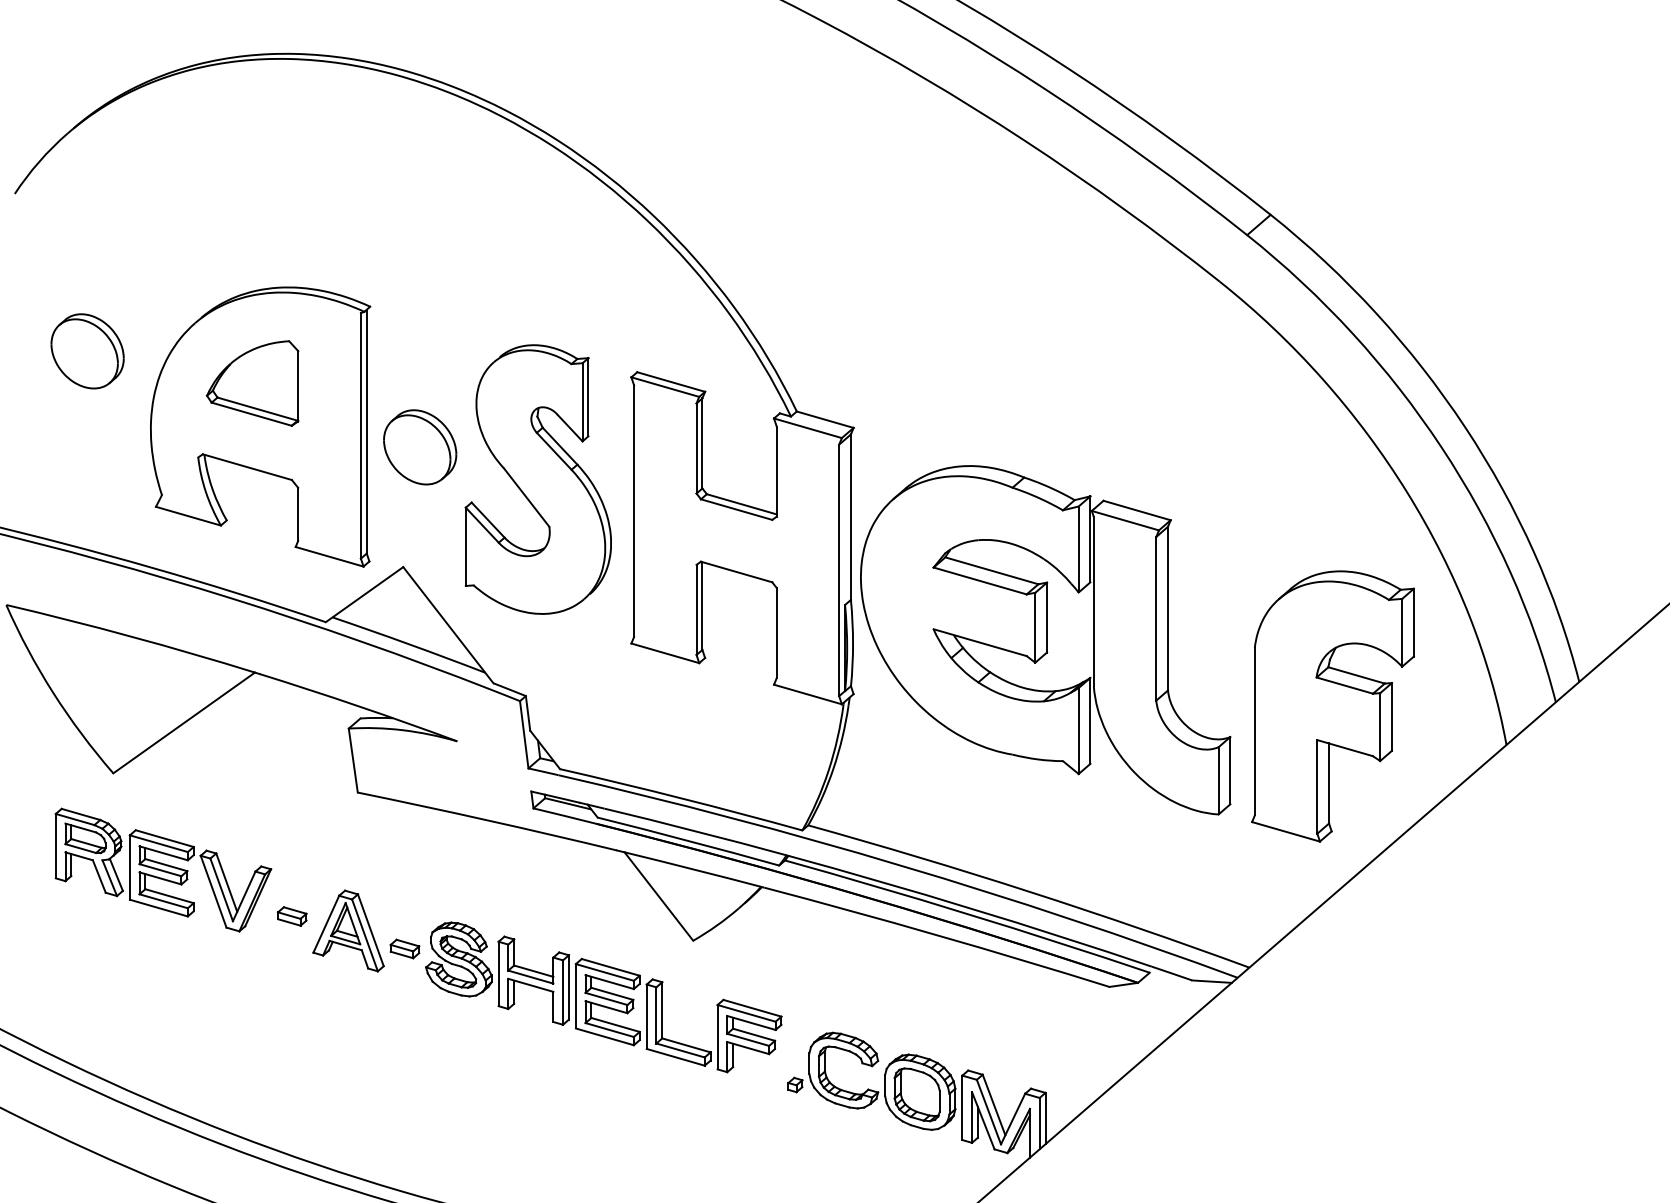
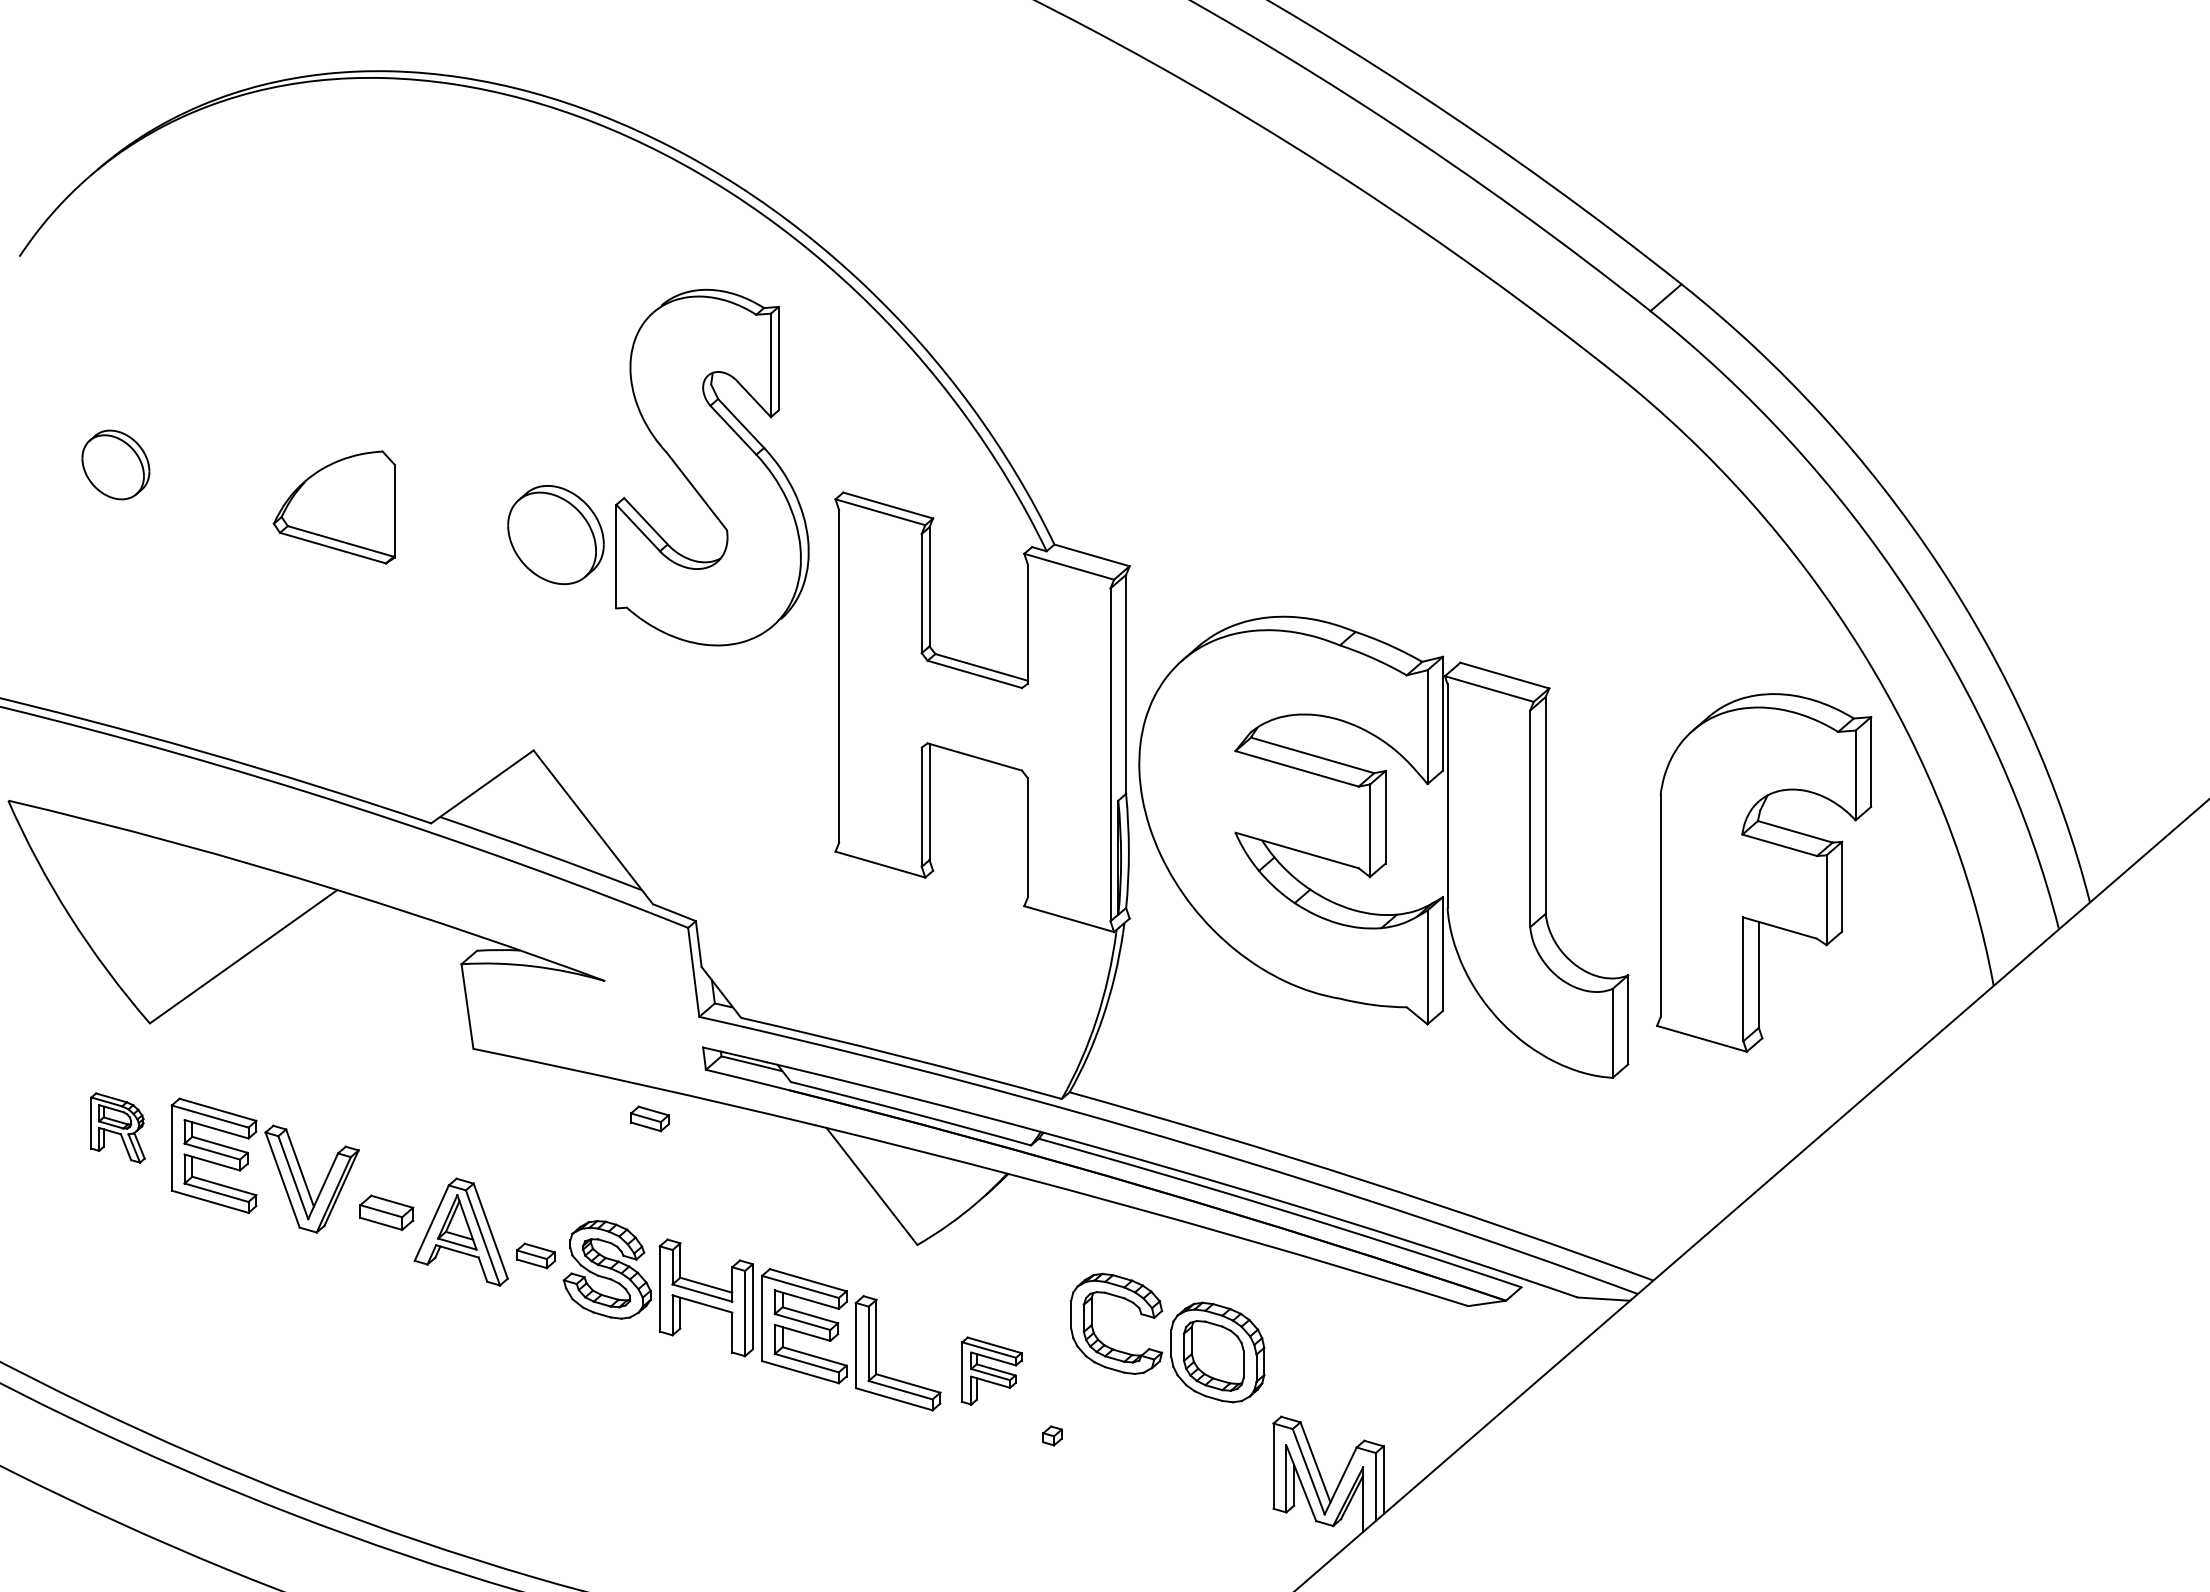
part: (87, 351) -> (115, 464), size x0.7
part: (260, 426) -> (344, 564), removed
part: (419, 446) -> (555, 534), moved
part: (538, 479) -> (712, 467), moved
part: (1333, 706) -> (1764, 872), moved
part: (490, 845) -> (649, 1118), added
part: (88, 851) -> (117, 1127), size x0.6
part: (292, 916) -> (386, 1212), size x1.4
part: (749, 1035) -> (991, 1370), size x0.7
part: (882, 1080) -> (1167, 1337), moved

